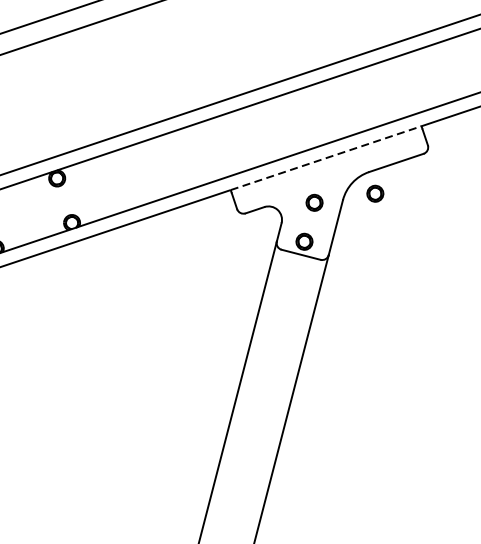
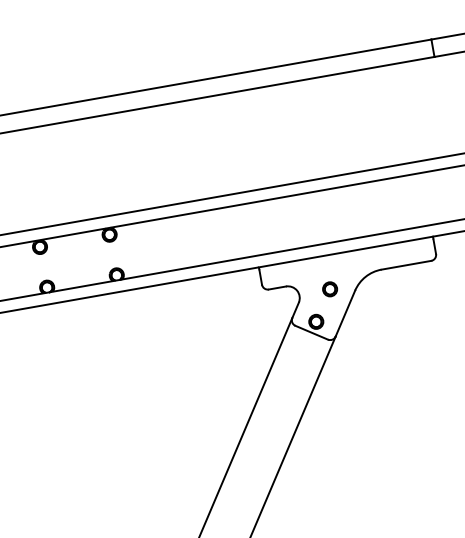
line: (326, 157) -> (346, 251), dashed -> solid
part: (375, 193) -> (384, 289), removed

